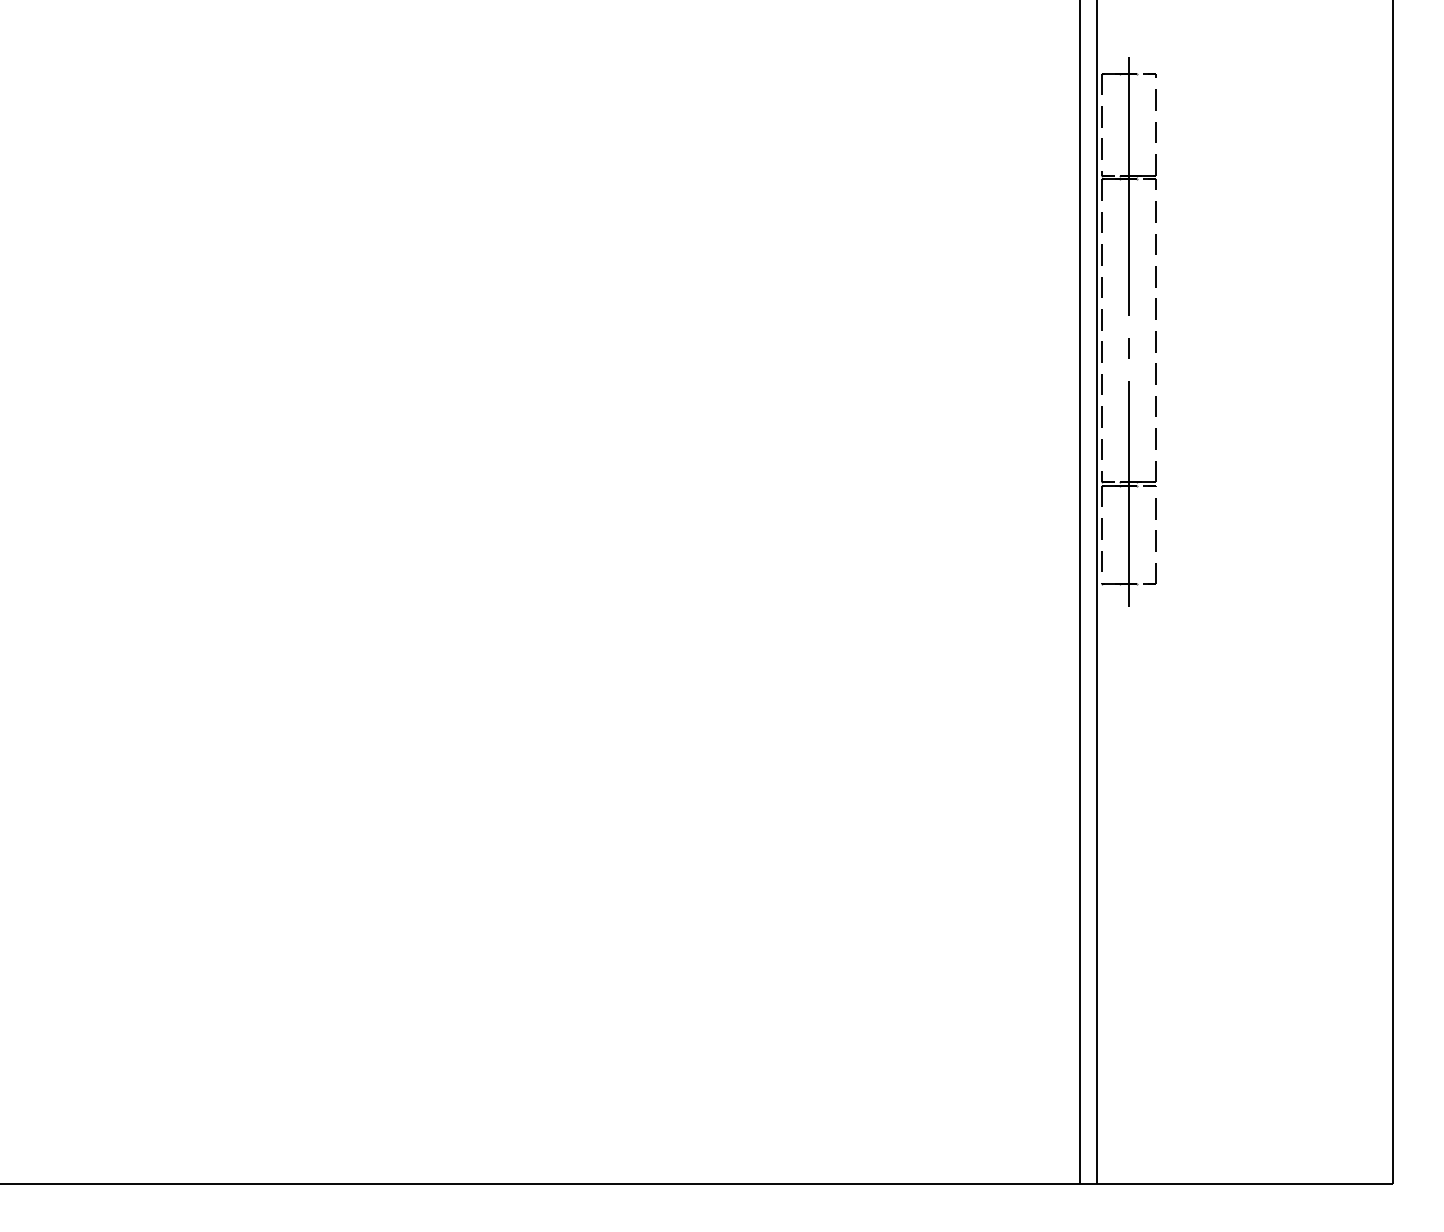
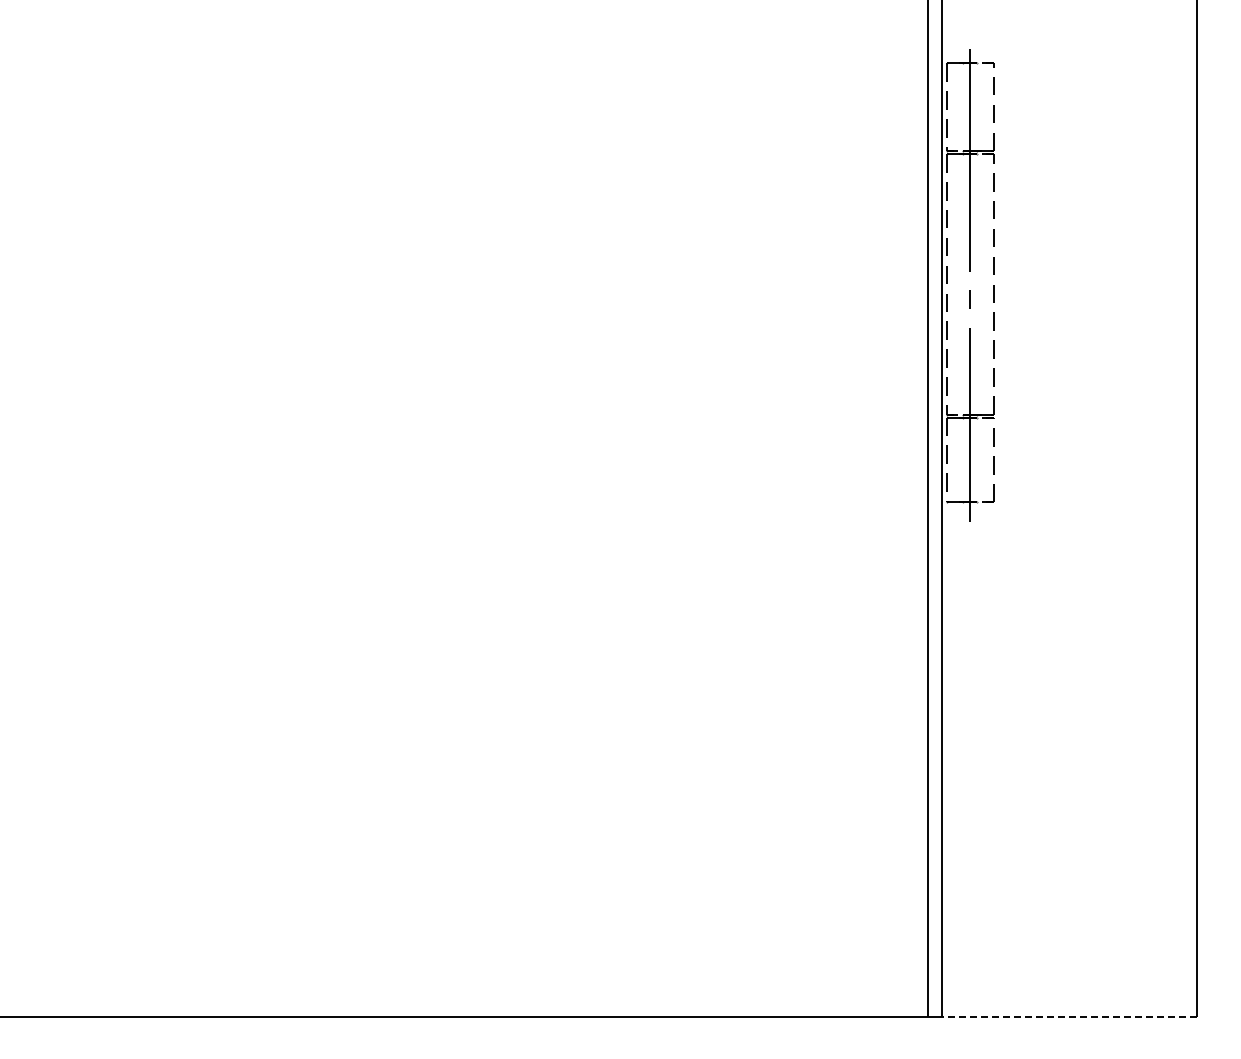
line: (1244, 1183) -> (1069, 1017), solid -> dashed

